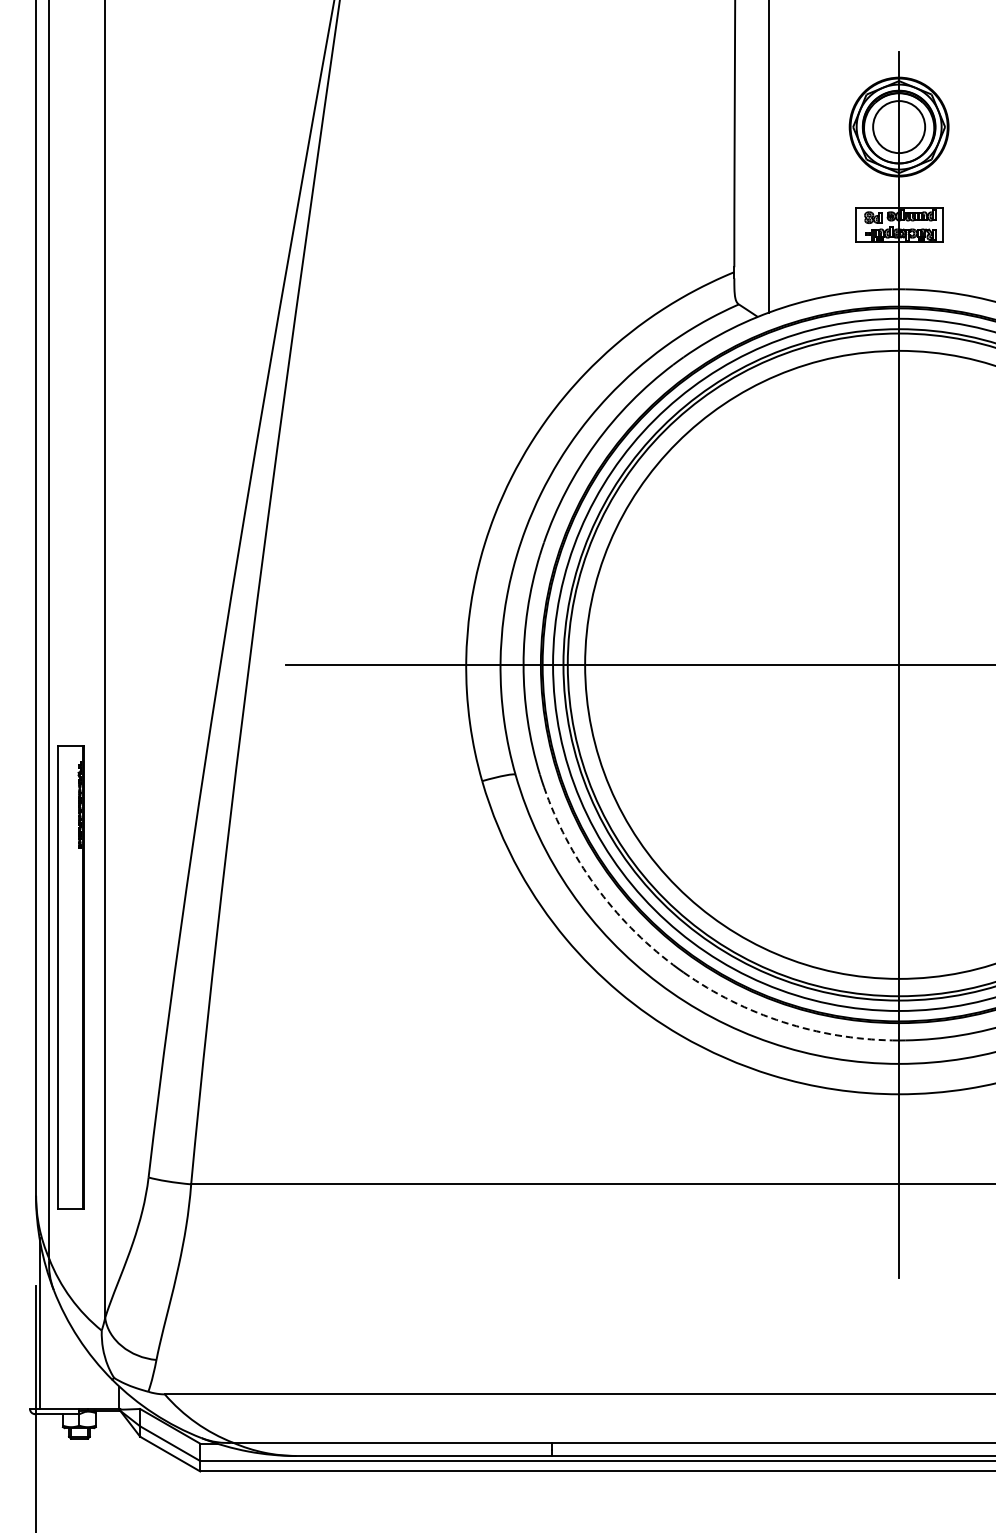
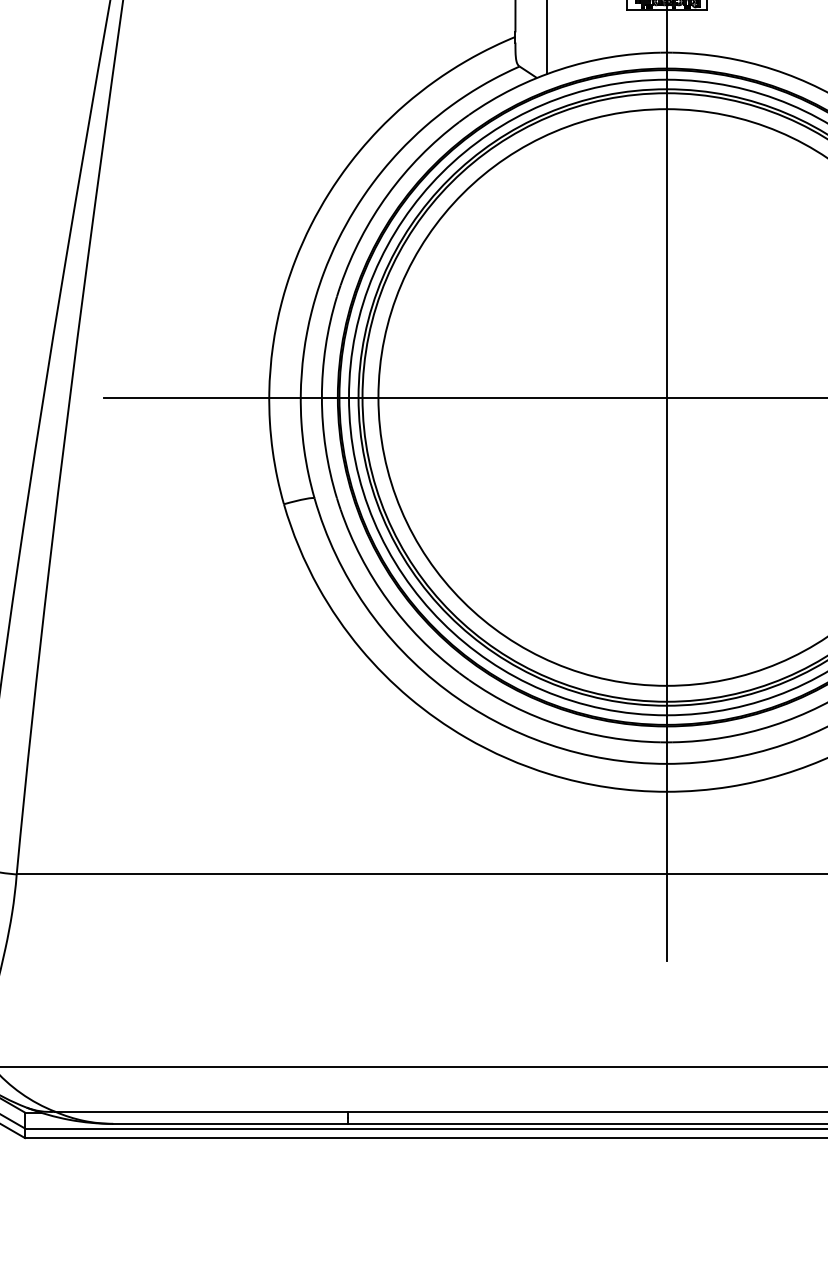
arc: (595, 885) -> (387, 600), dashed -> solid
arc: (783, 1022) -> (560, 725), dashed -> solid

